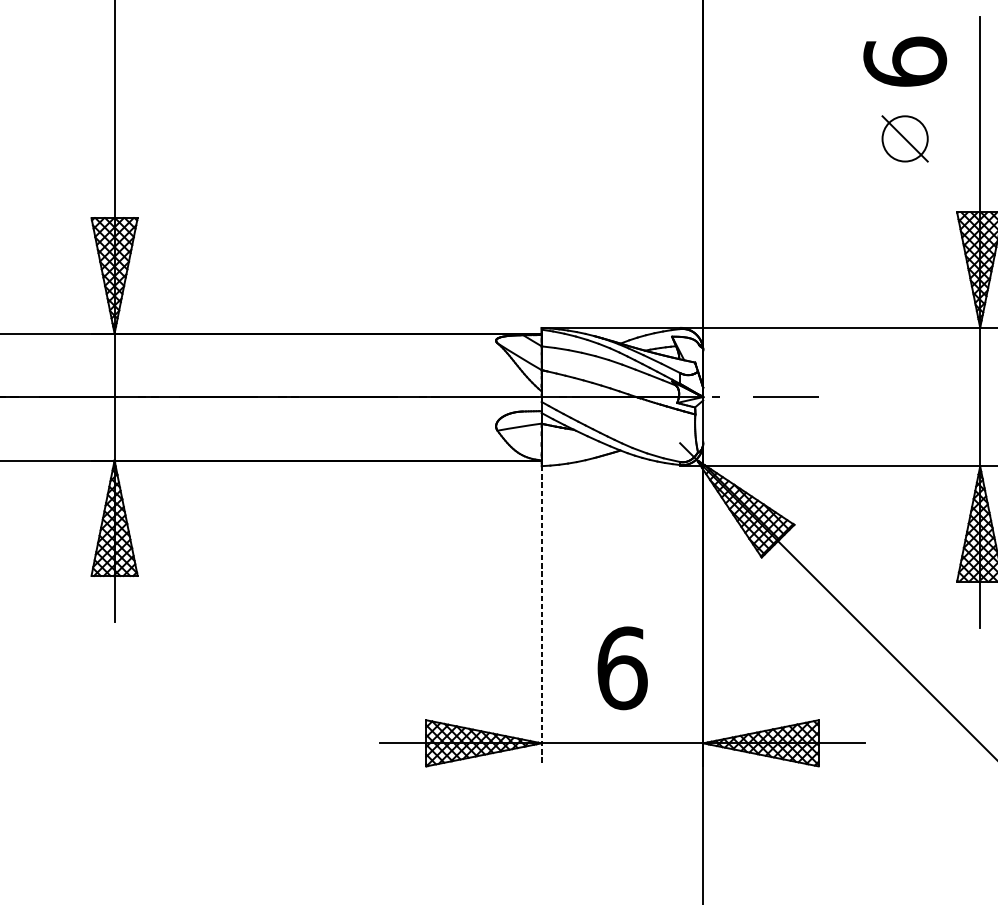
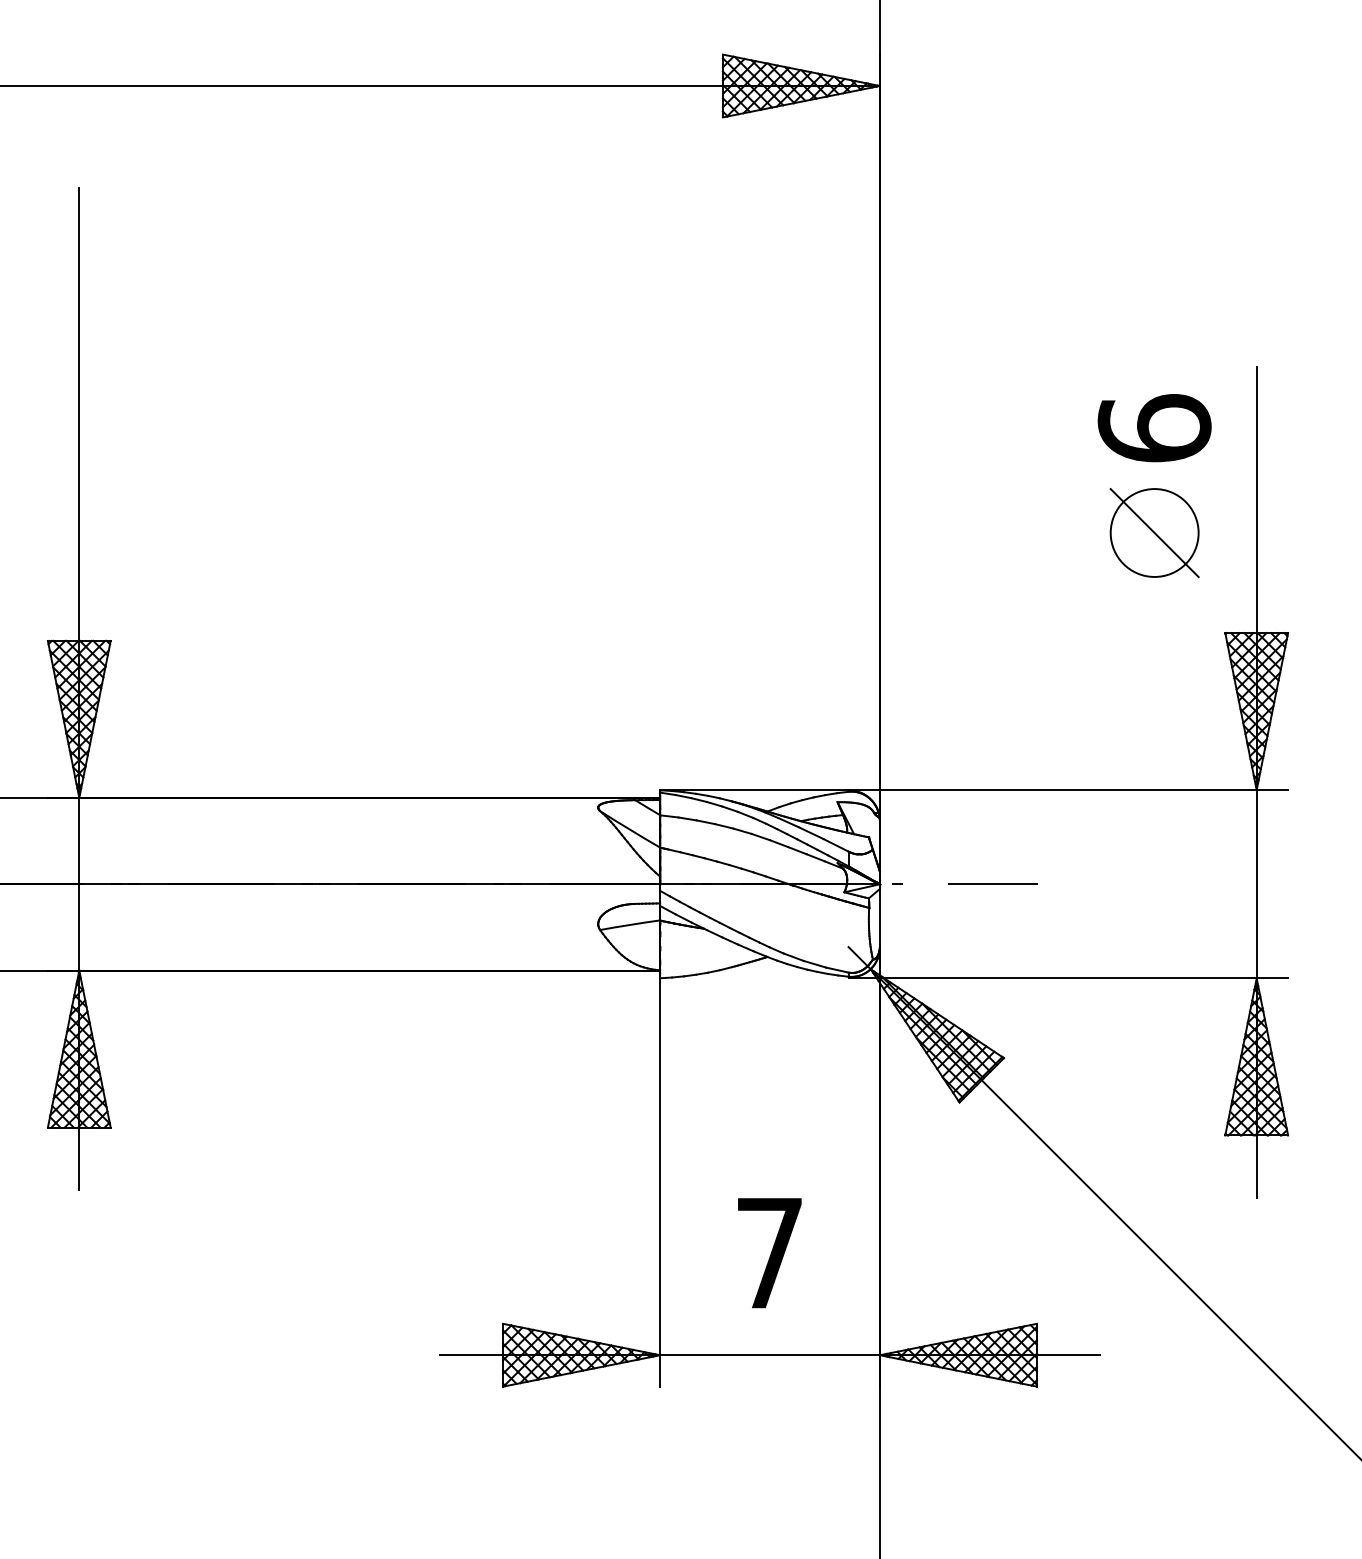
part: (905, 139) -> (1154, 533), size x1.43
line: (541, 617) -> (660, 1183), dashed -> solid
text: (622, 668) -> (770, 1253), 6 -> 7

